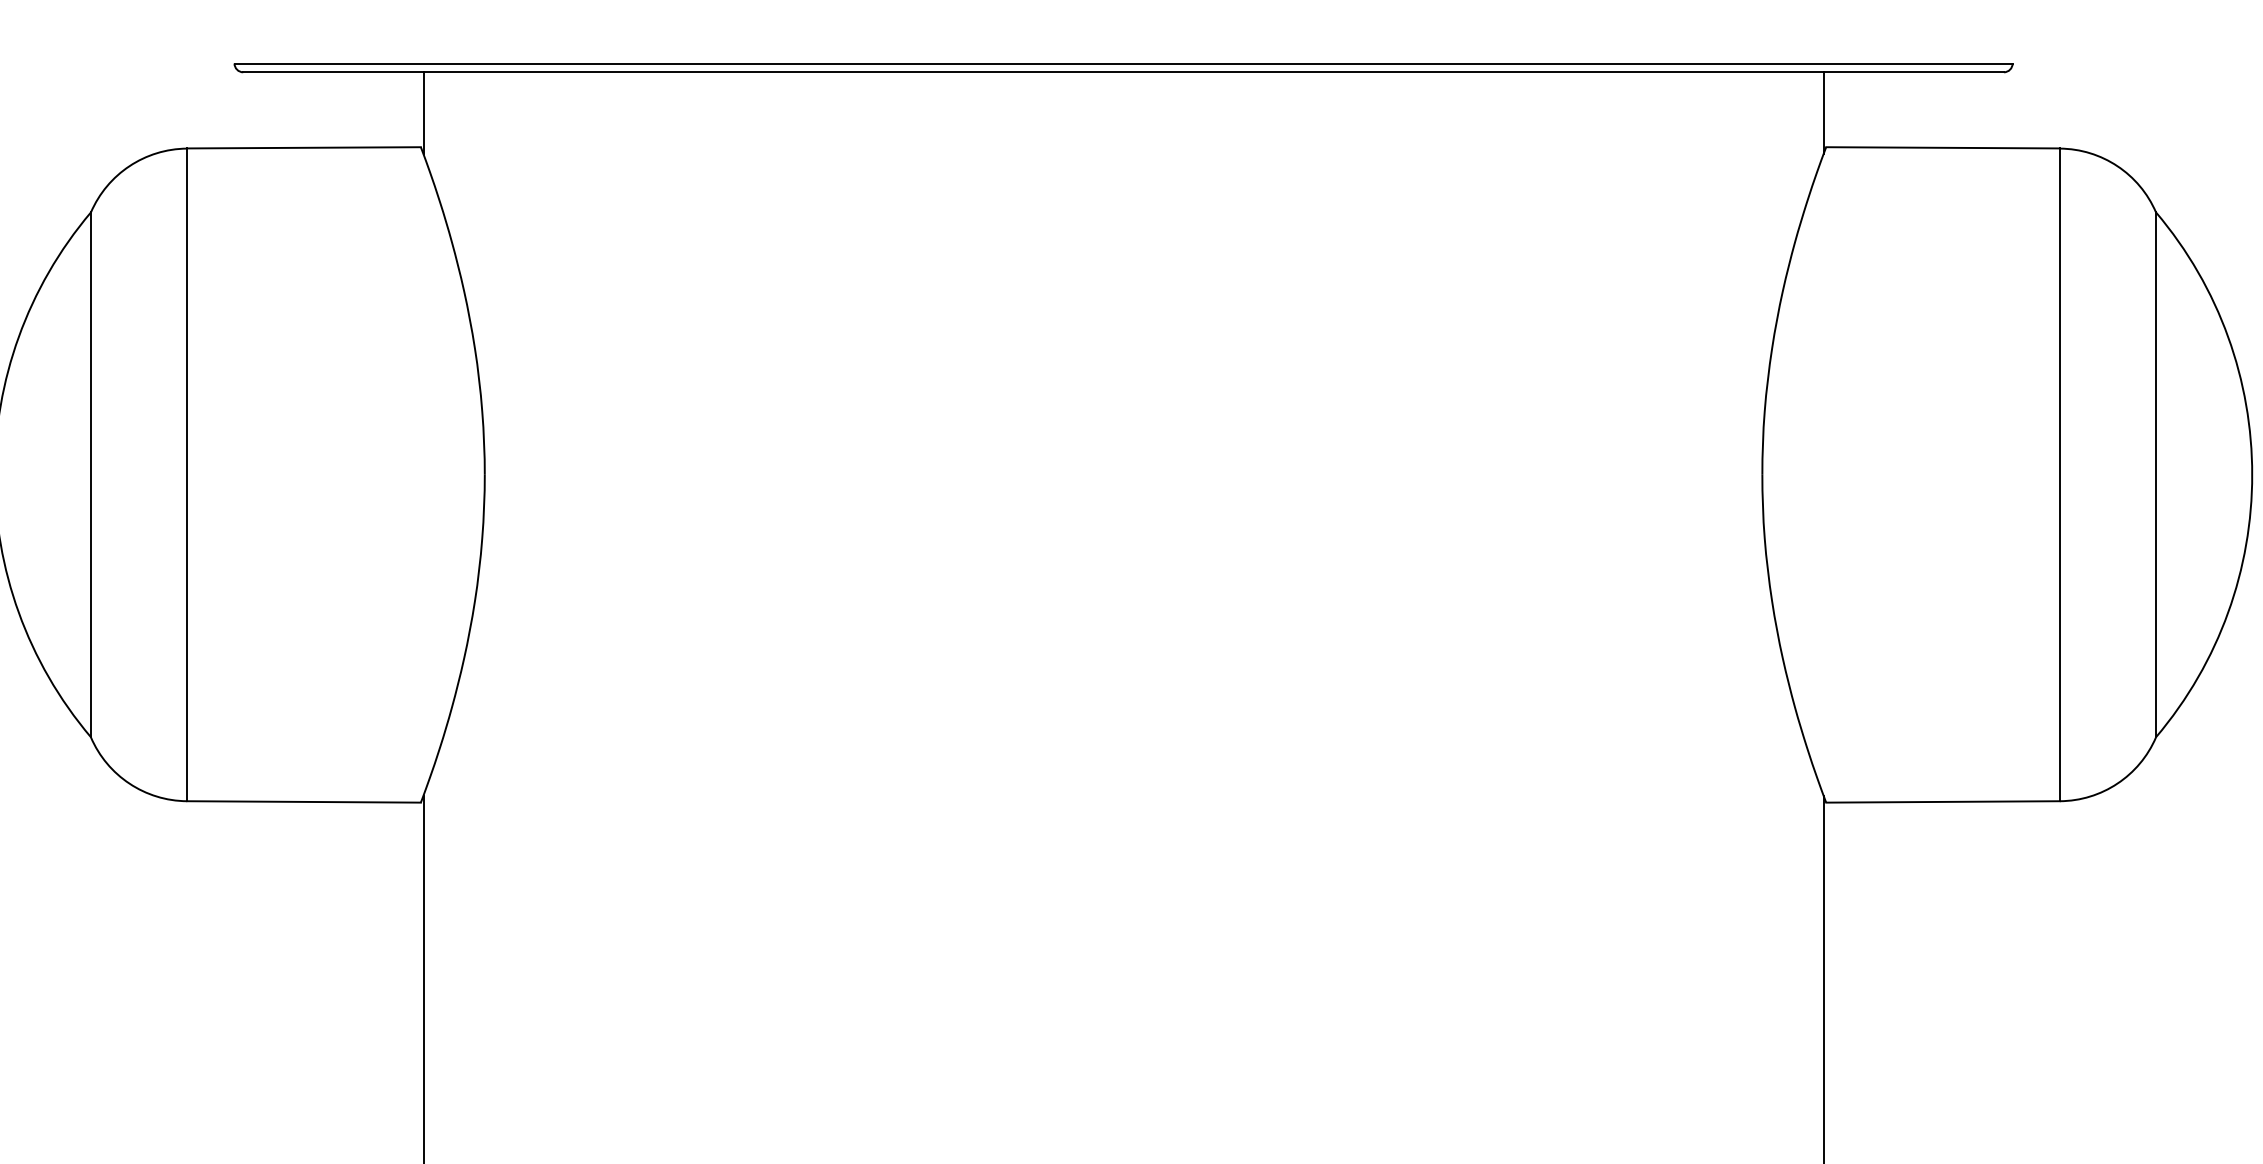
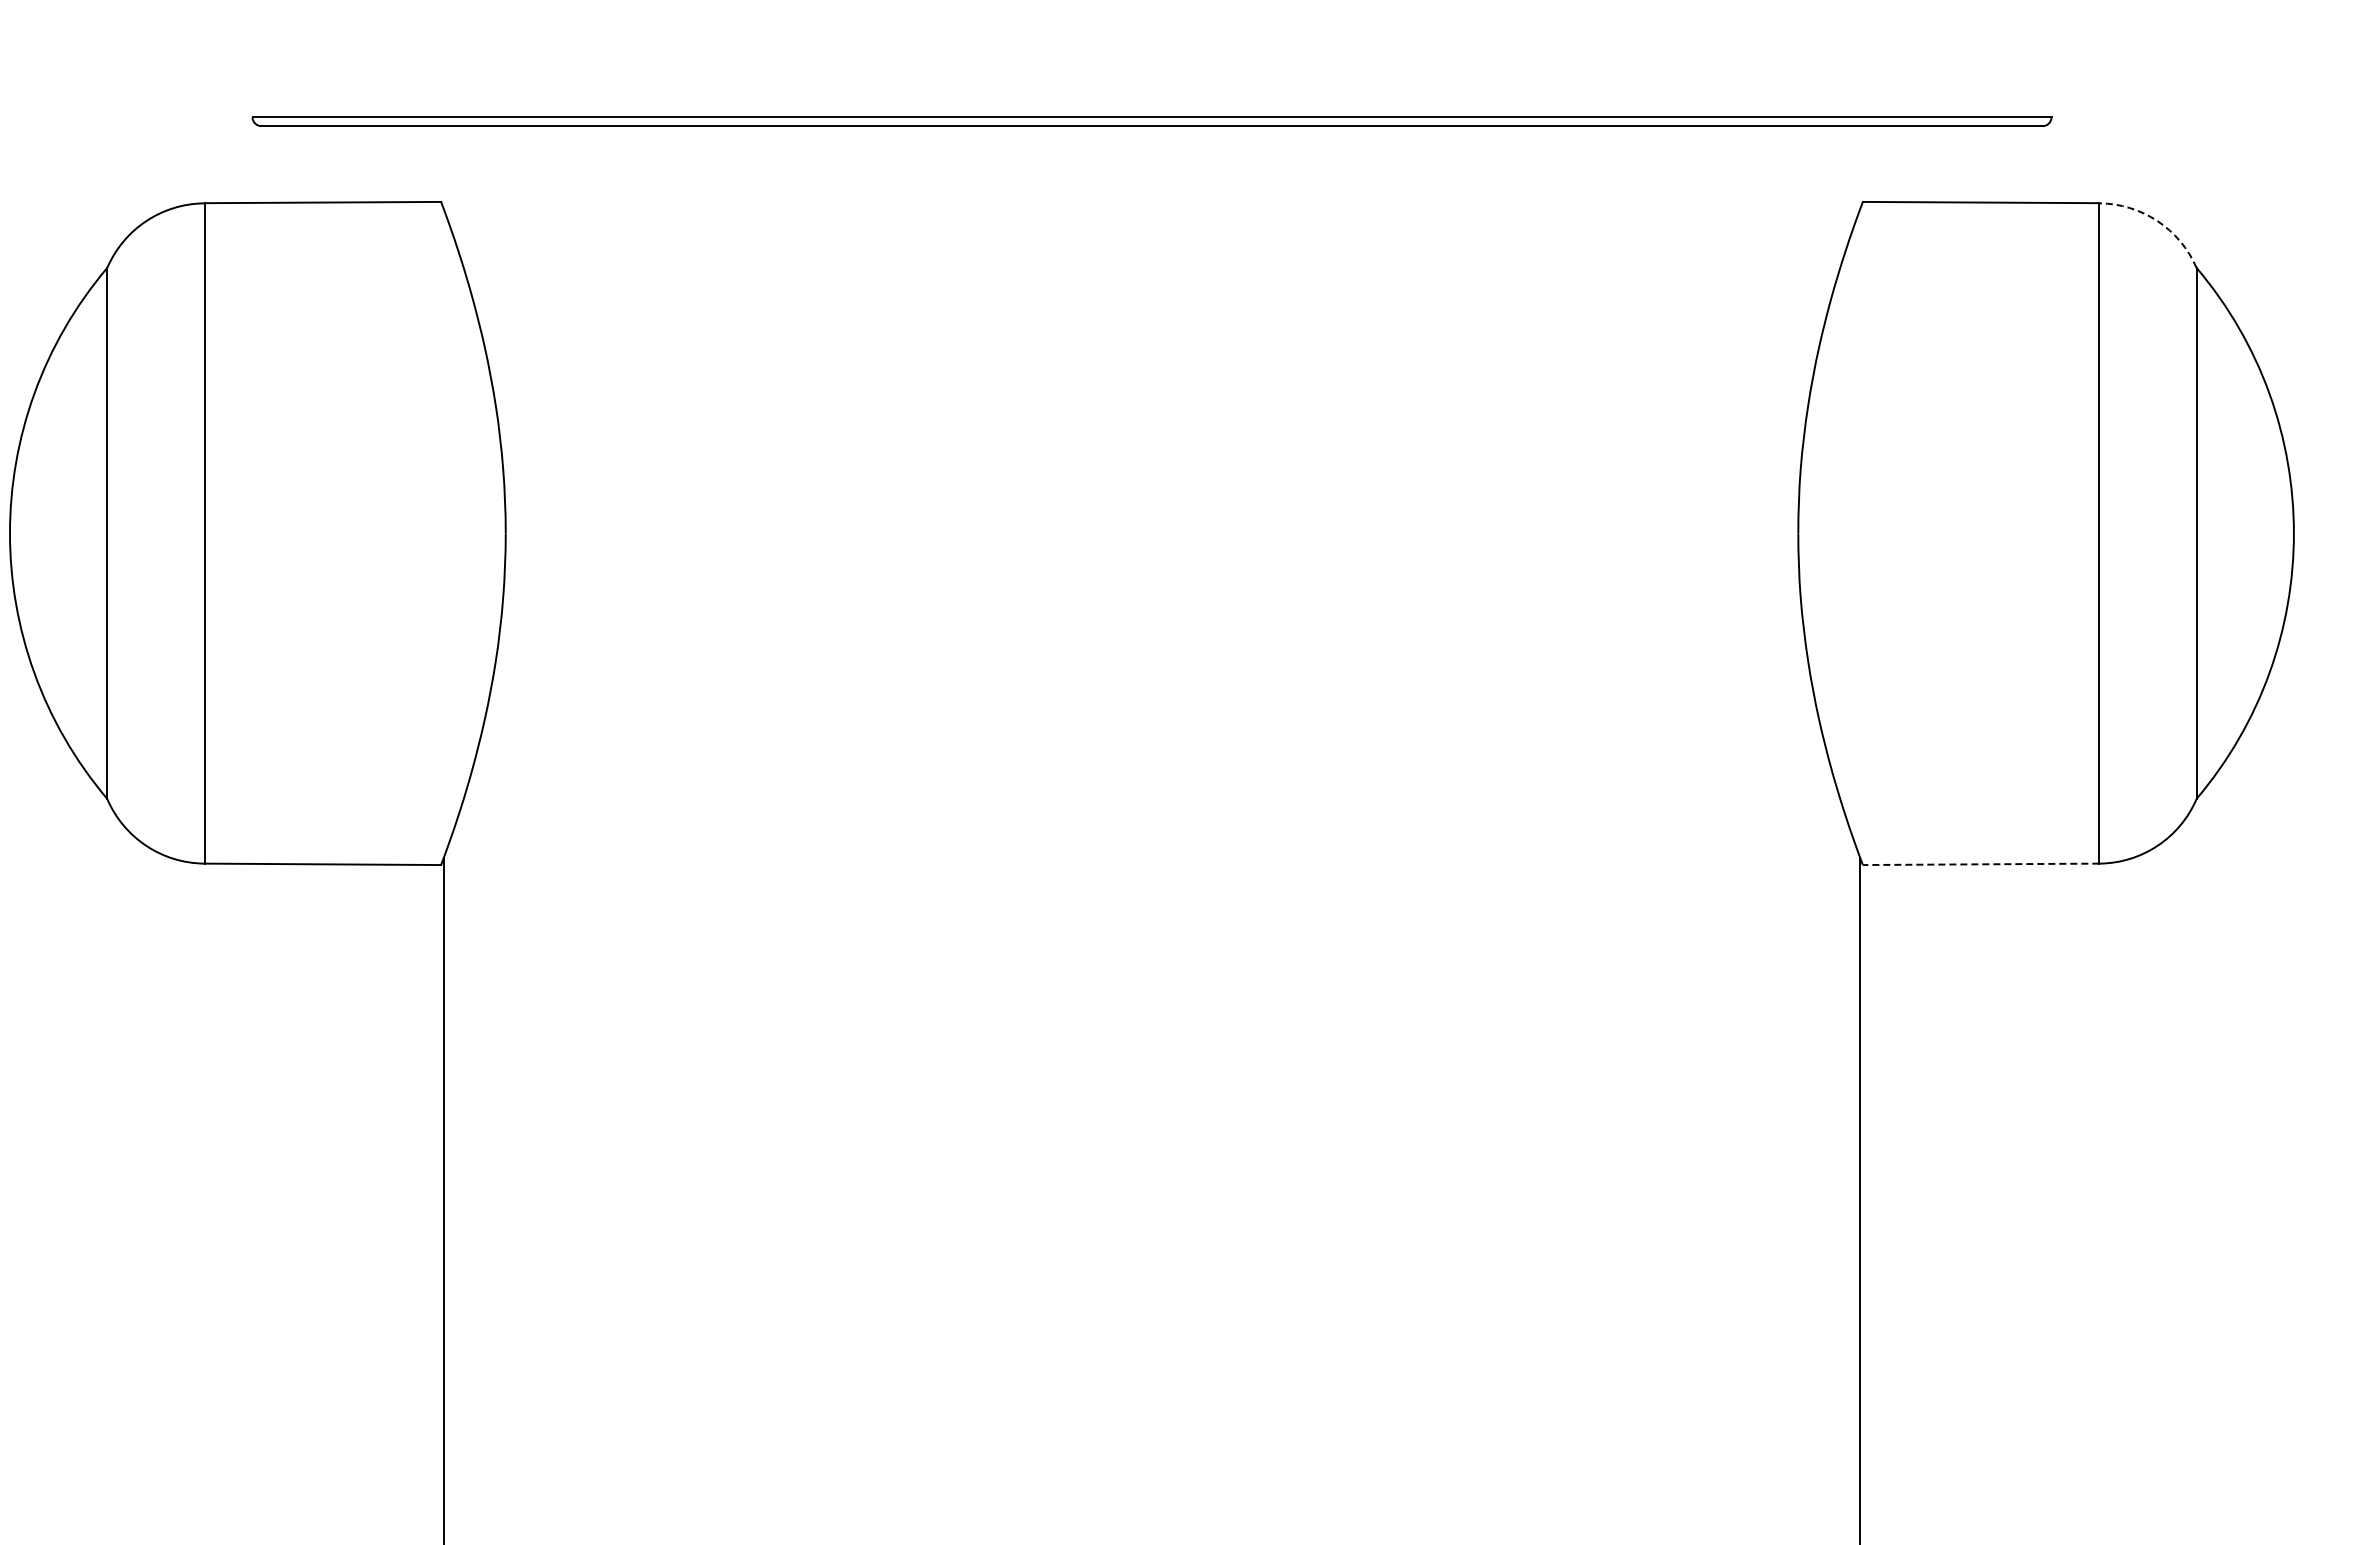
line: (423, 113) -> (443, 167), removed
line: (1823, 113) -> (1860, 167), removed
arc: (2117, 166) -> (2157, 221), solid -> dashed
line: (1942, 802) -> (1980, 864), solid -> dashed

